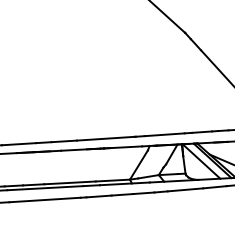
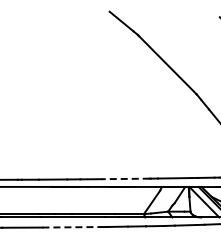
line: (105, 138) -> (125, 178), solid -> dashed
line: (45, 200) -> (72, 227), solid -> dashed

